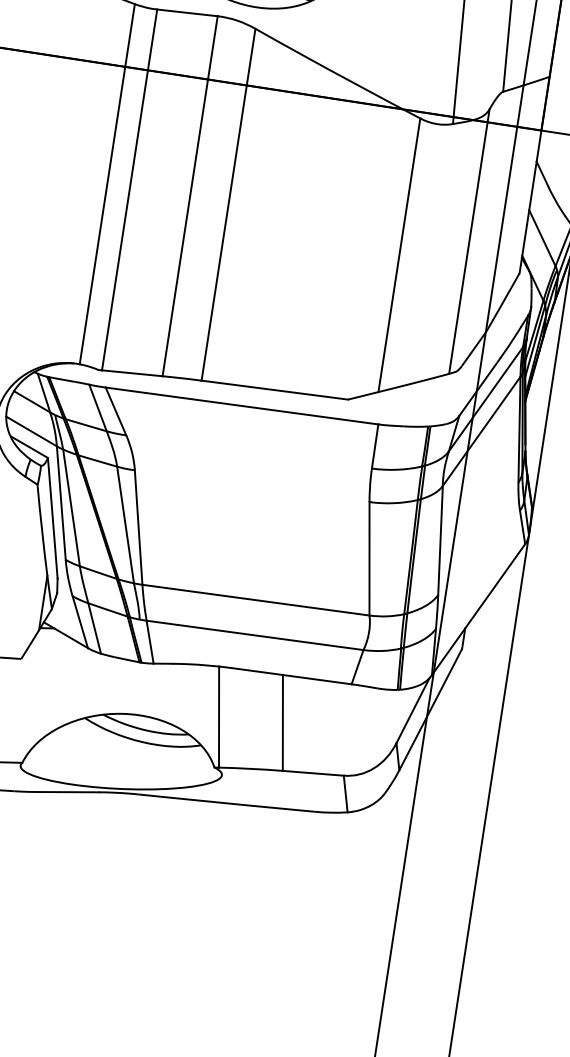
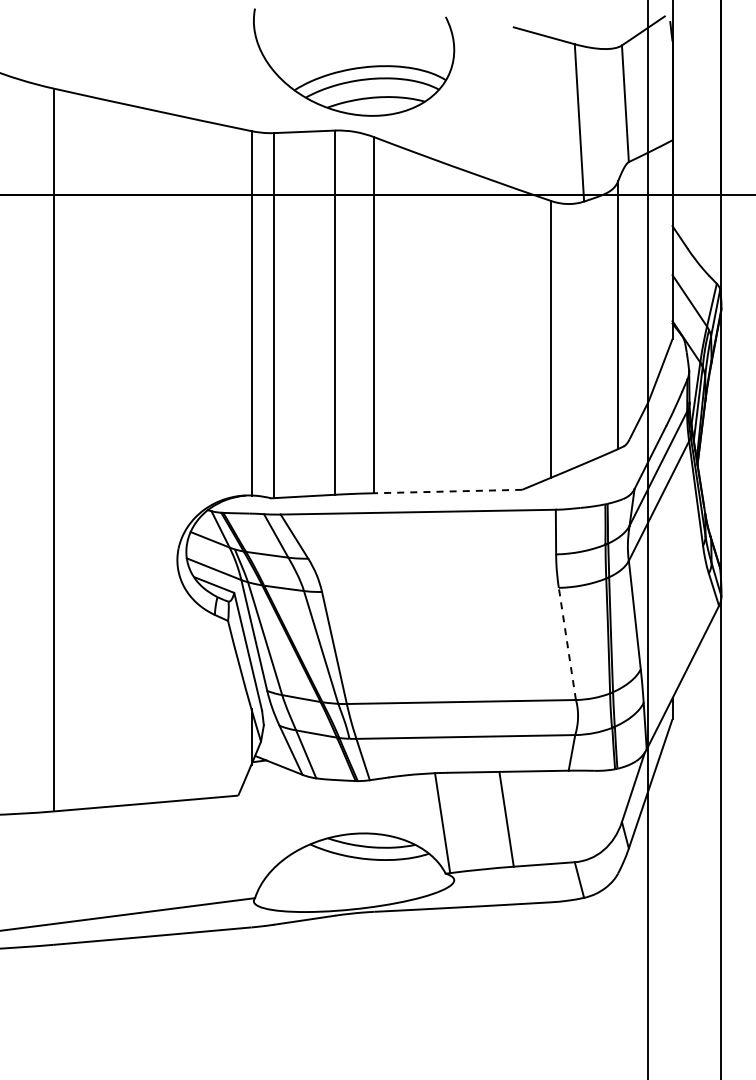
line: (275, 390) -> (448, 491), solid -> dashed
line: (369, 558) -> (567, 643), solid -> dashed

